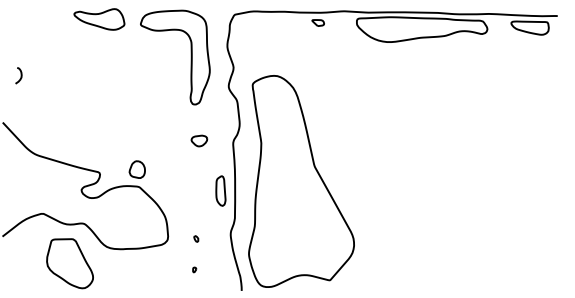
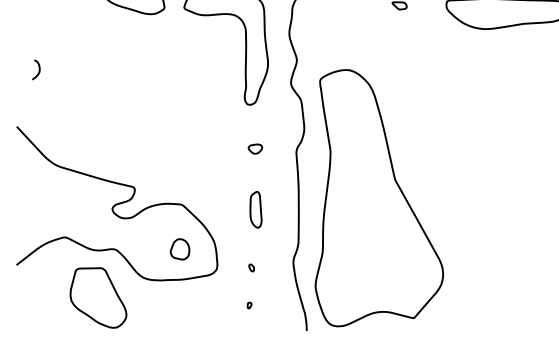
part: (199, 140) -> (255, 148), size x0.71
part: (136, 169) -> (179, 249), moved
part: (220, 190) -> (255, 209), moved

